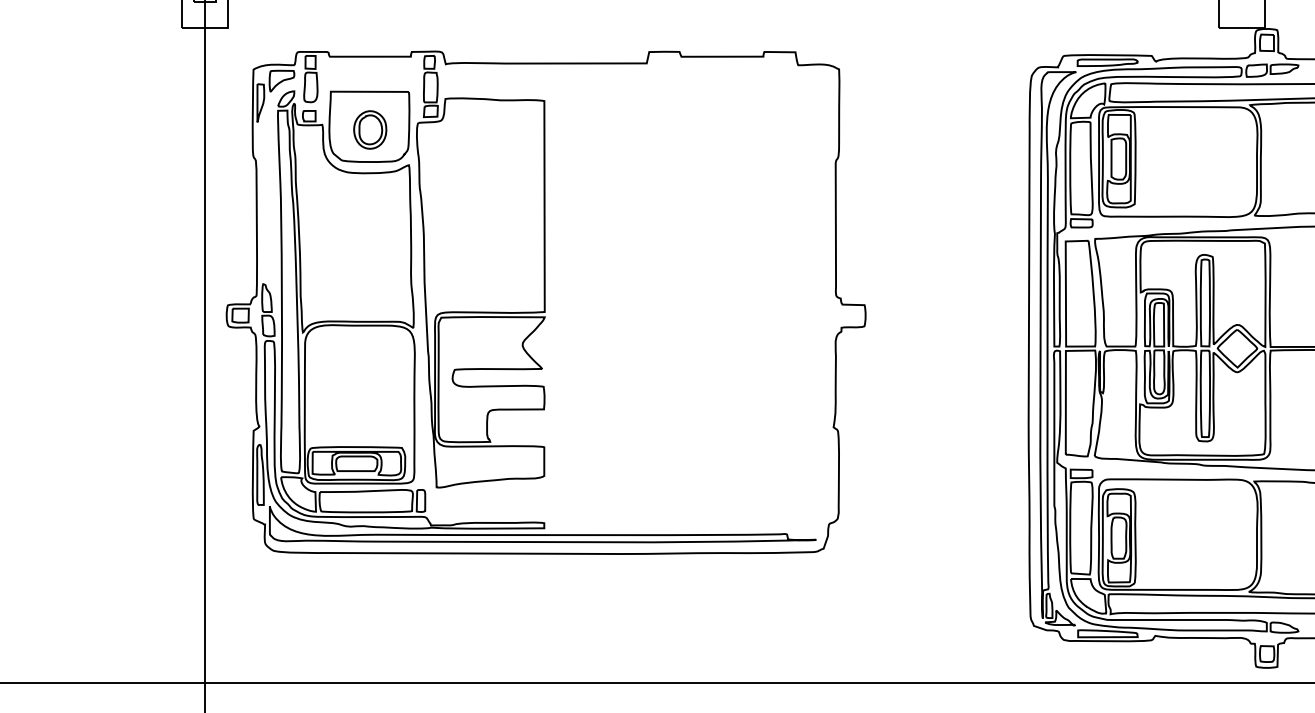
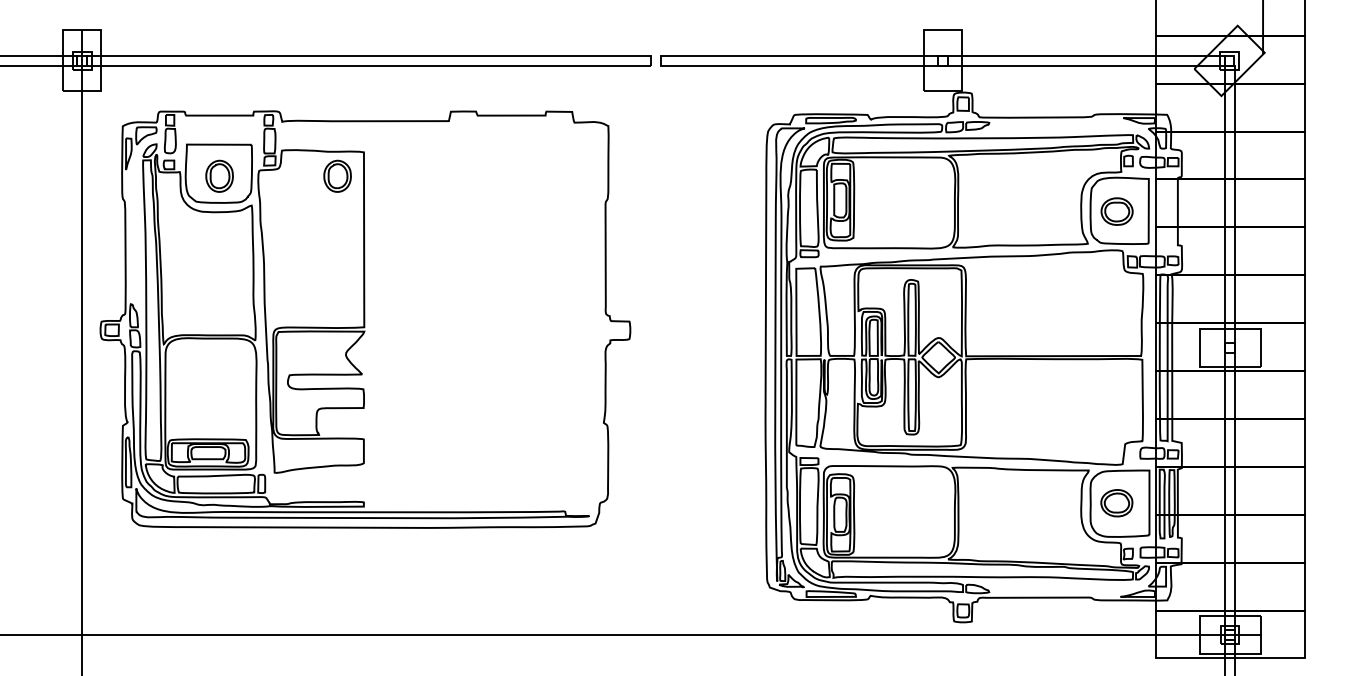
part: (512, 128) -> (337, 175), added

